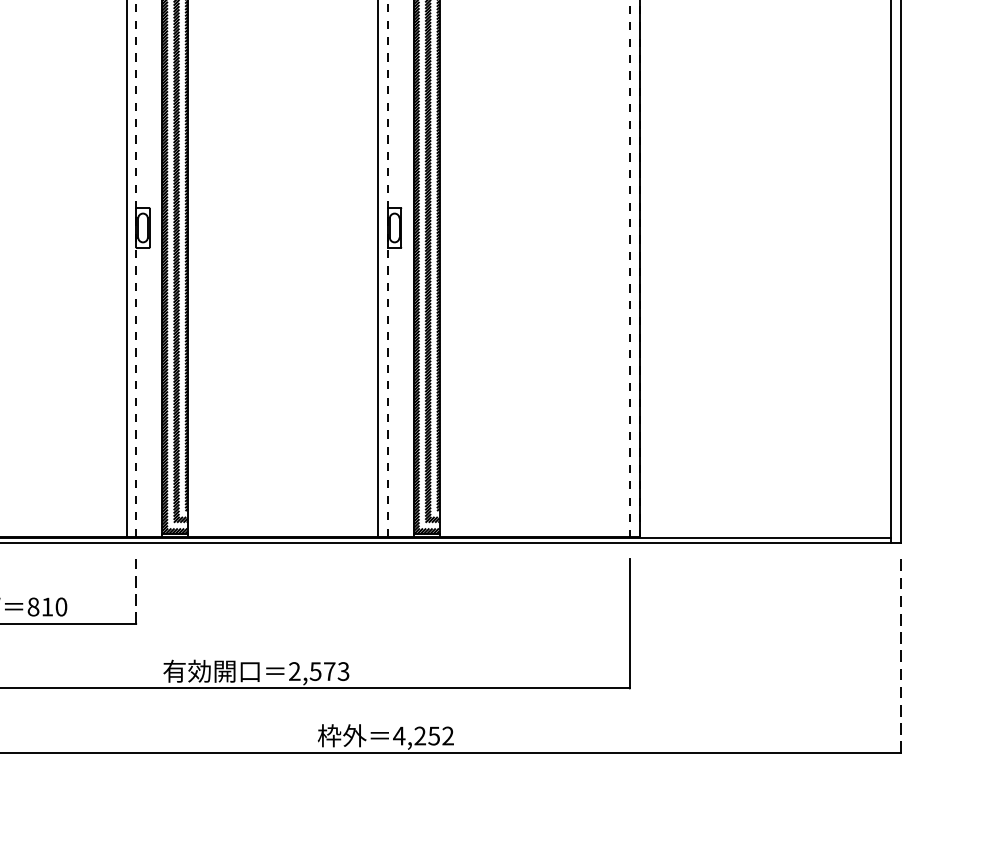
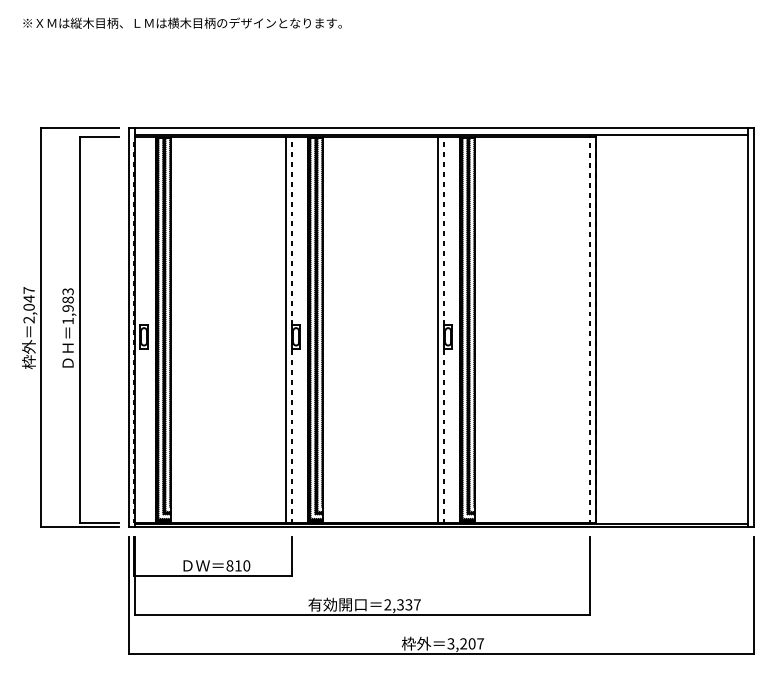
line: (137, 591) -> (292, 556), dashed -> solid
line: (901, 656) -> (754, 595), dashed -> solid
text: (328, 670) -> (408, 604), 2,573 -> 2,337
text: (423, 735) -> (465, 643), 4,252 -> 3,207

